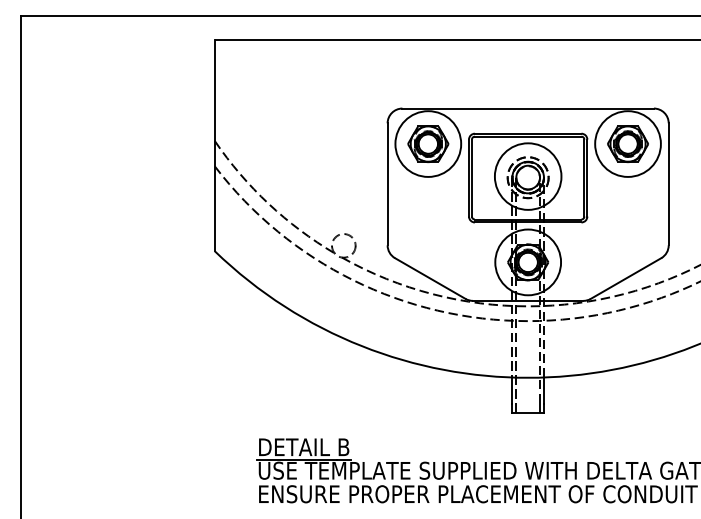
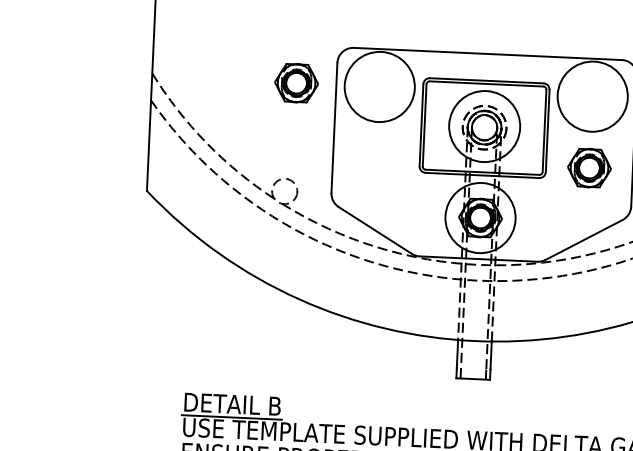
part: (428, 143) -> (296, 82), moved
part: (627, 143) -> (588, 167), moved

